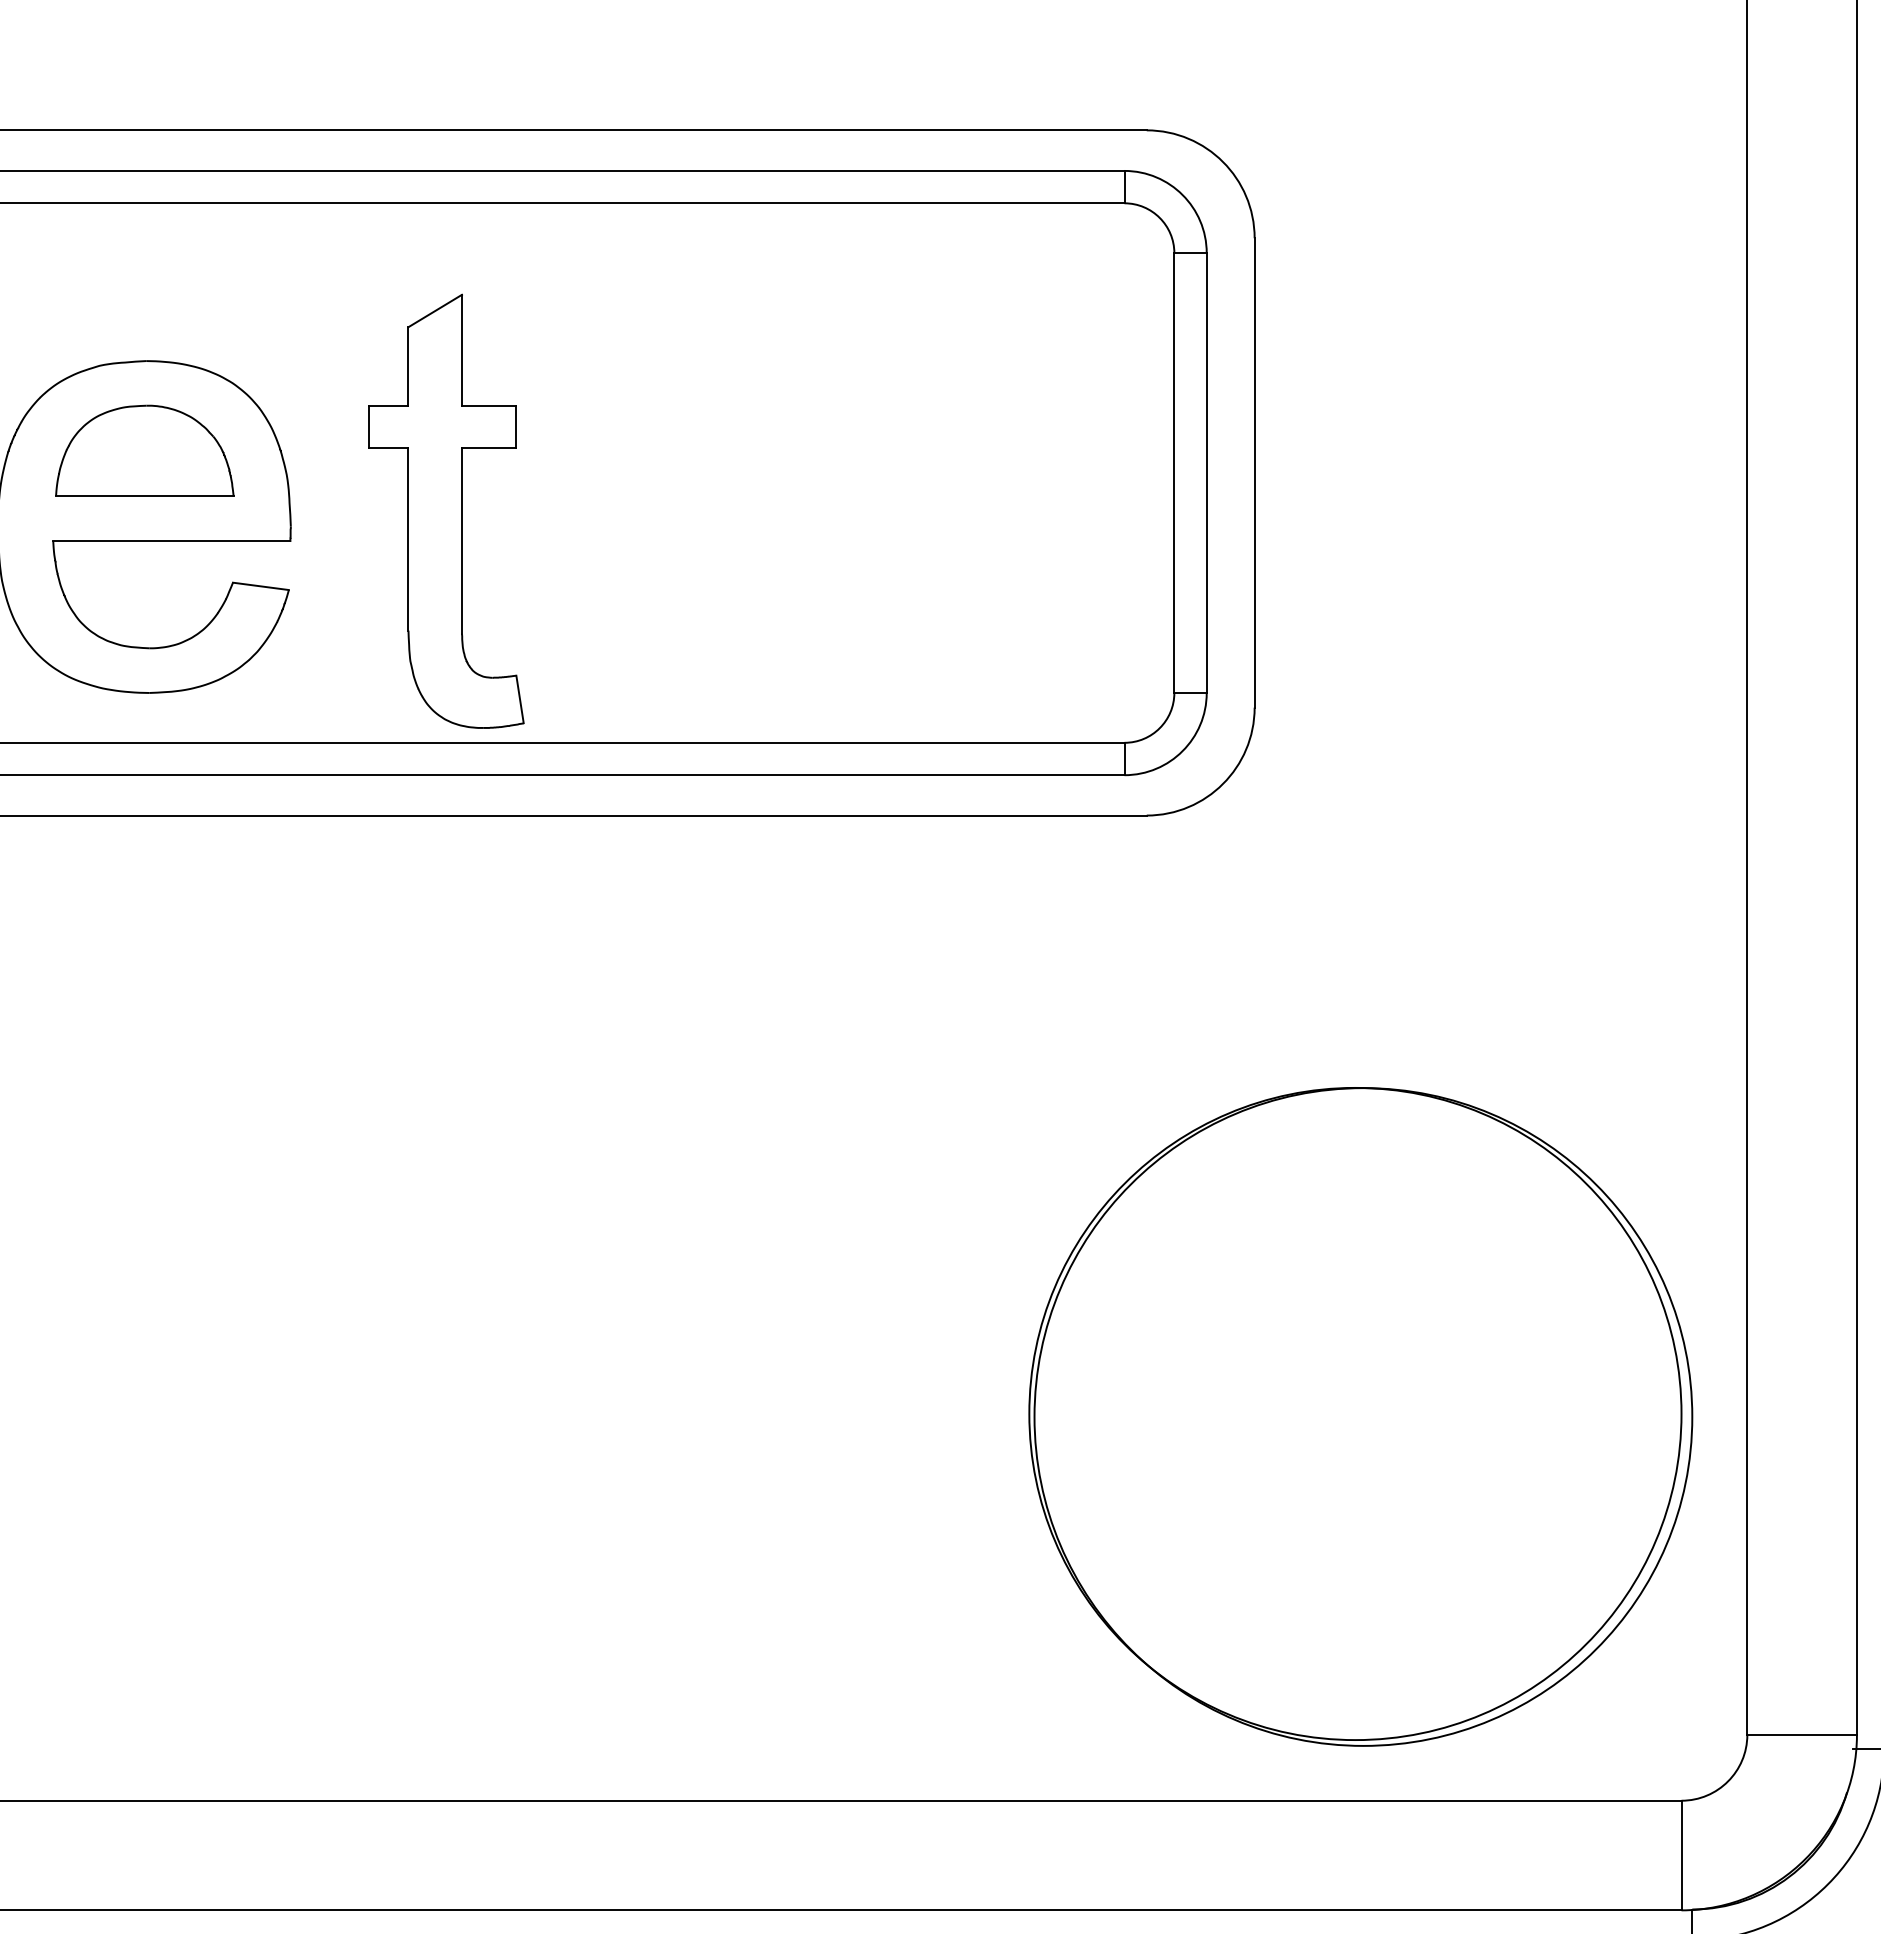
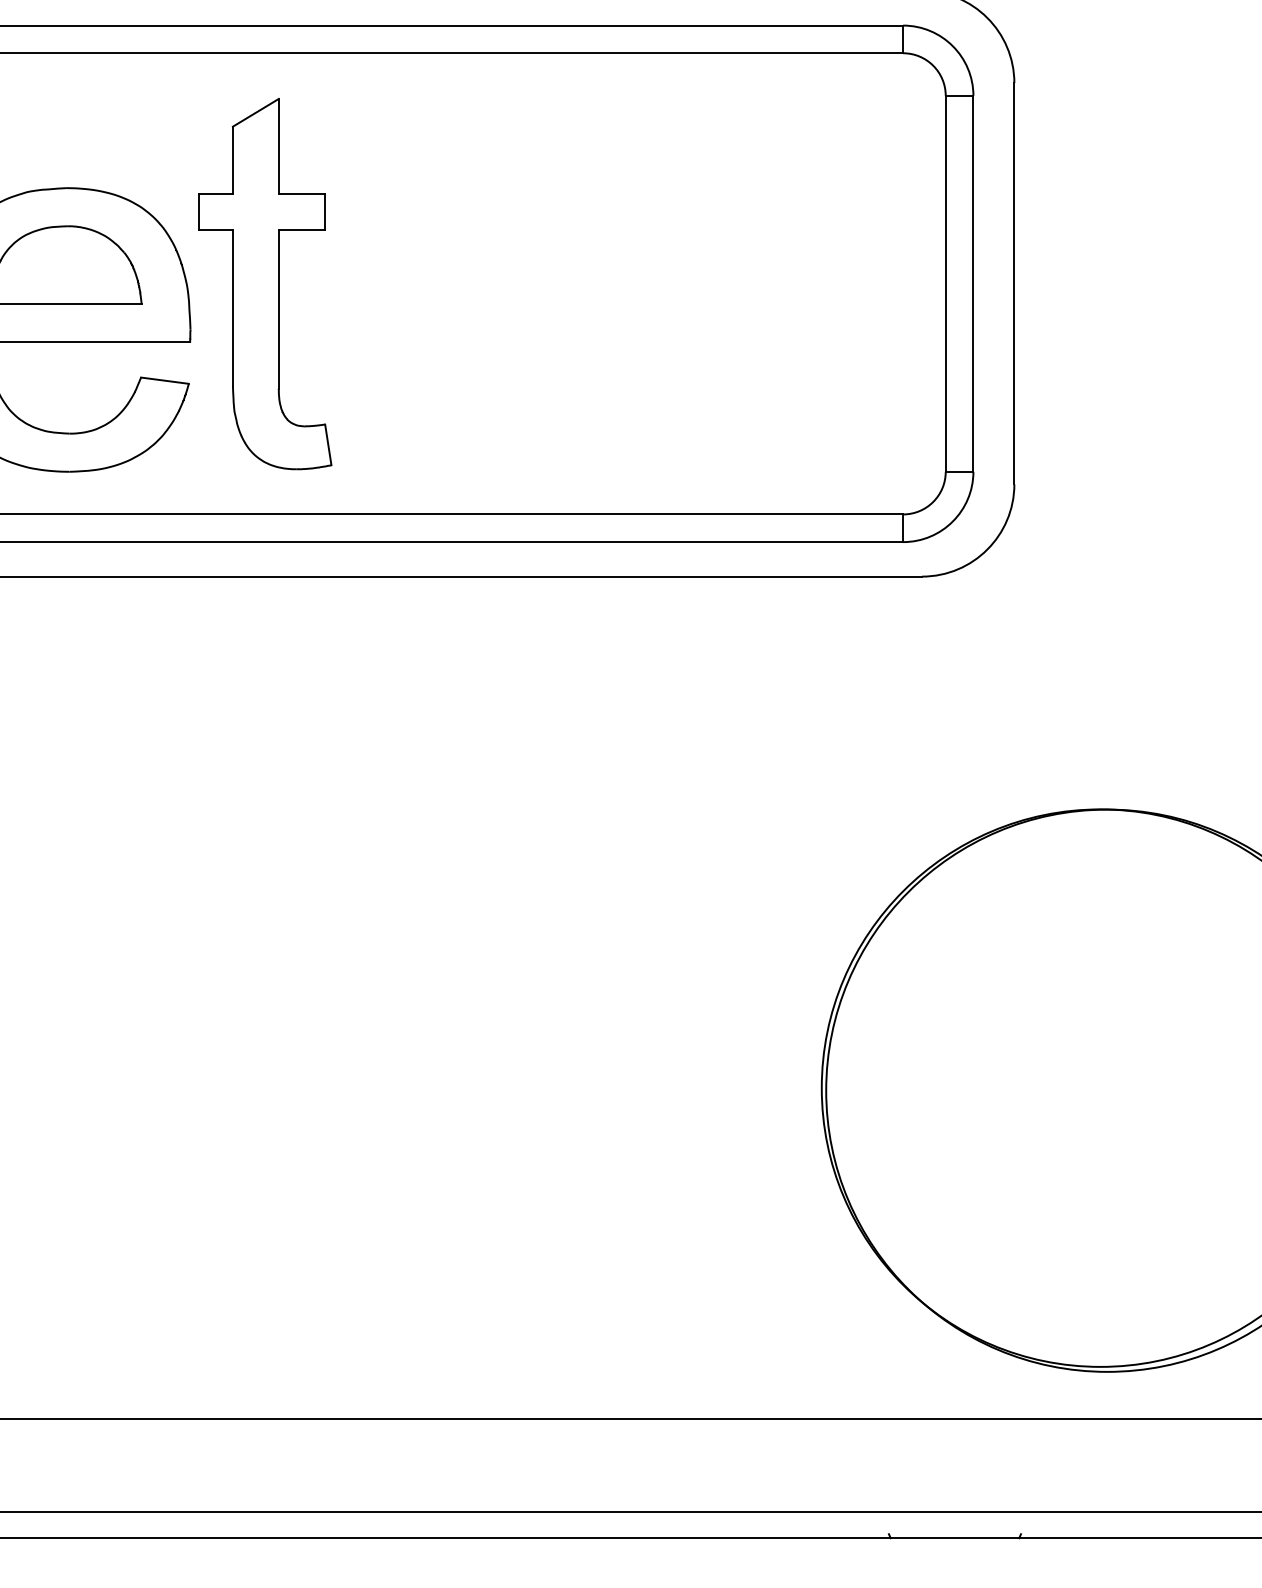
part: (446, 510) -> (265, 283), moved

